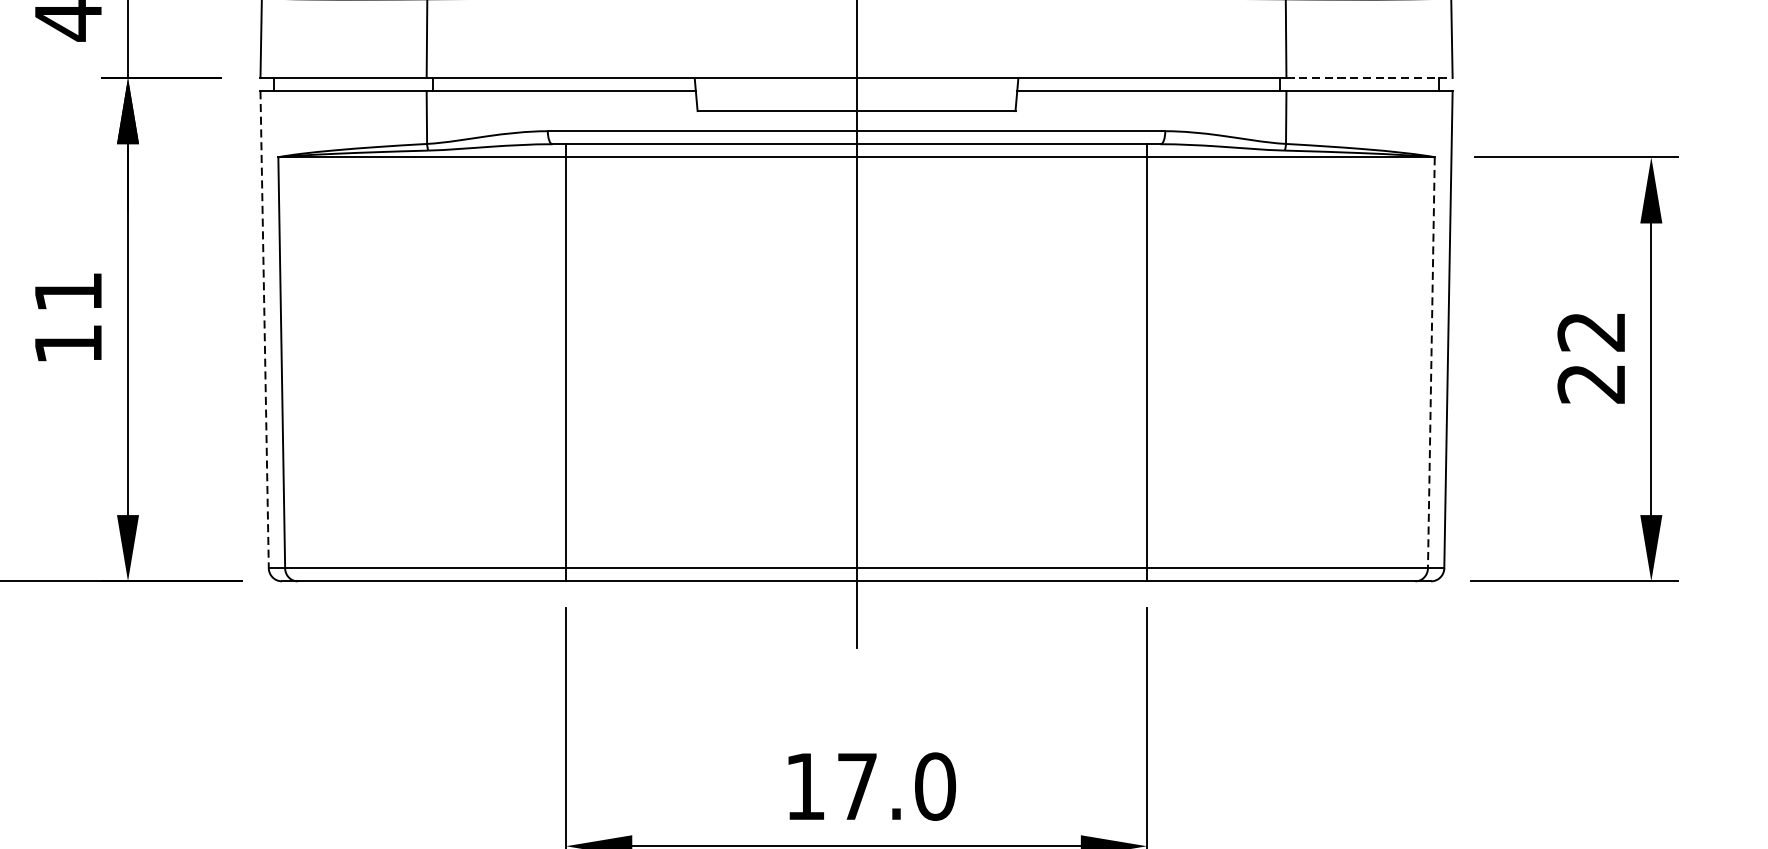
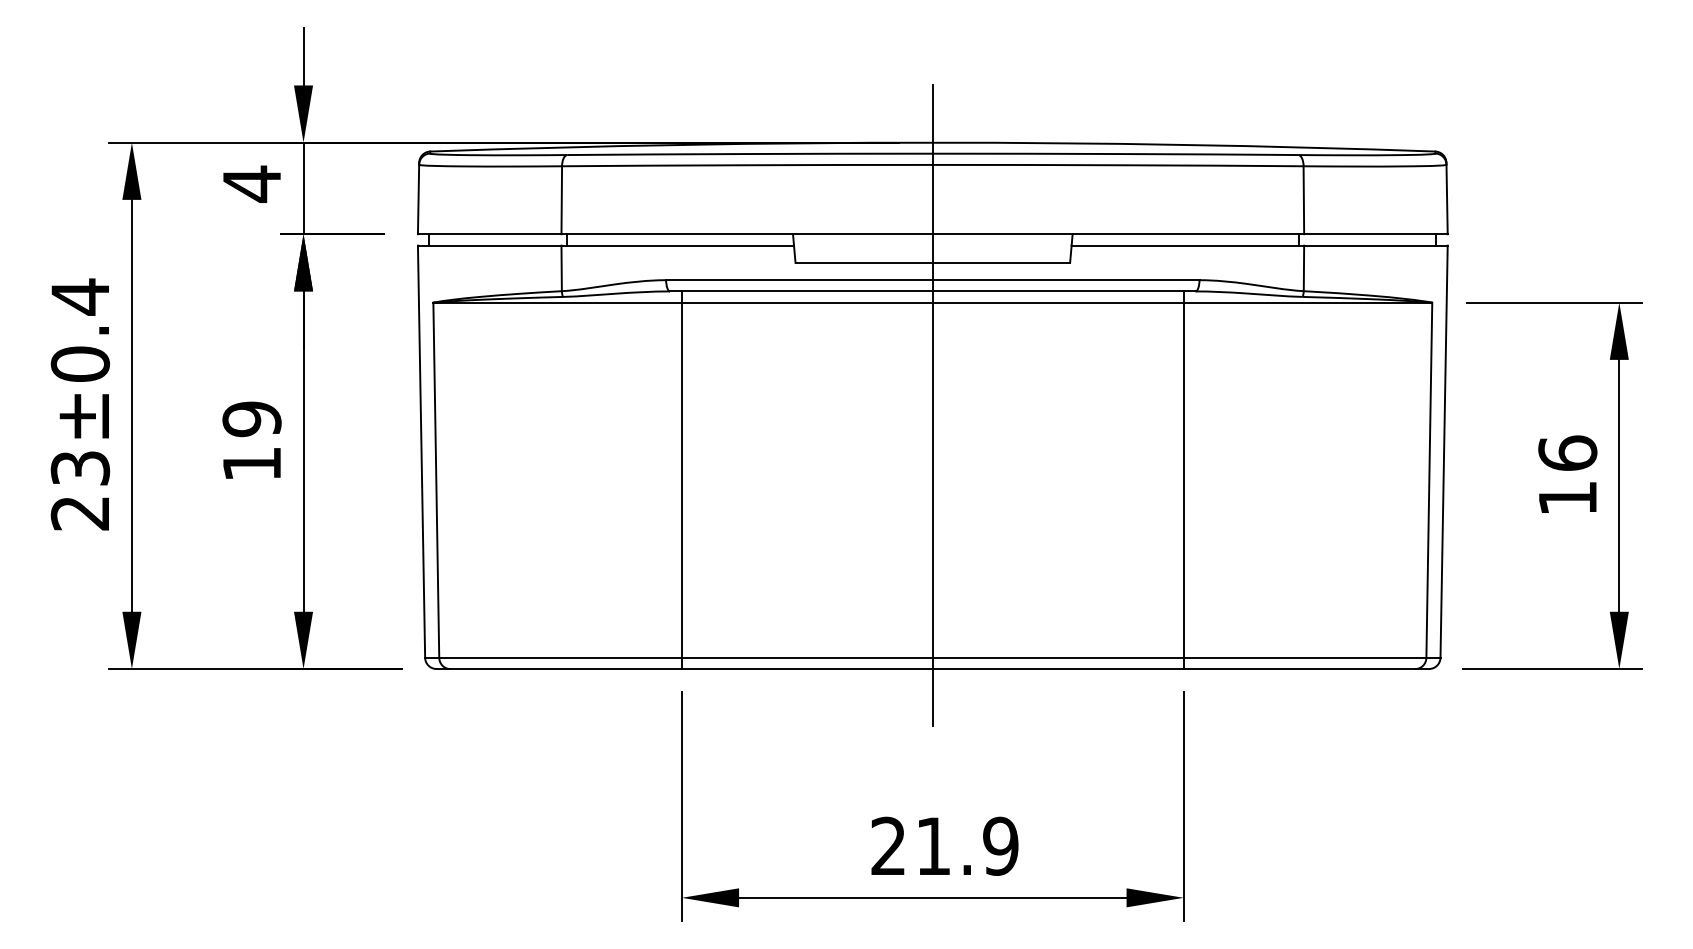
line: (1369, 78) -> (1375, 234), dashed -> solid
text: (67, 292) -> (251, 419), 11 -> 19
line: (264, 330) -> (421, 452), dashed -> solid
text: (1591, 357) -> (1567, 475), 22 -> 16
line: (1431, 363) -> (1429, 480), dashed -> solid
text: (870, 785) -> (944, 845), 17.0 -> 21.9

